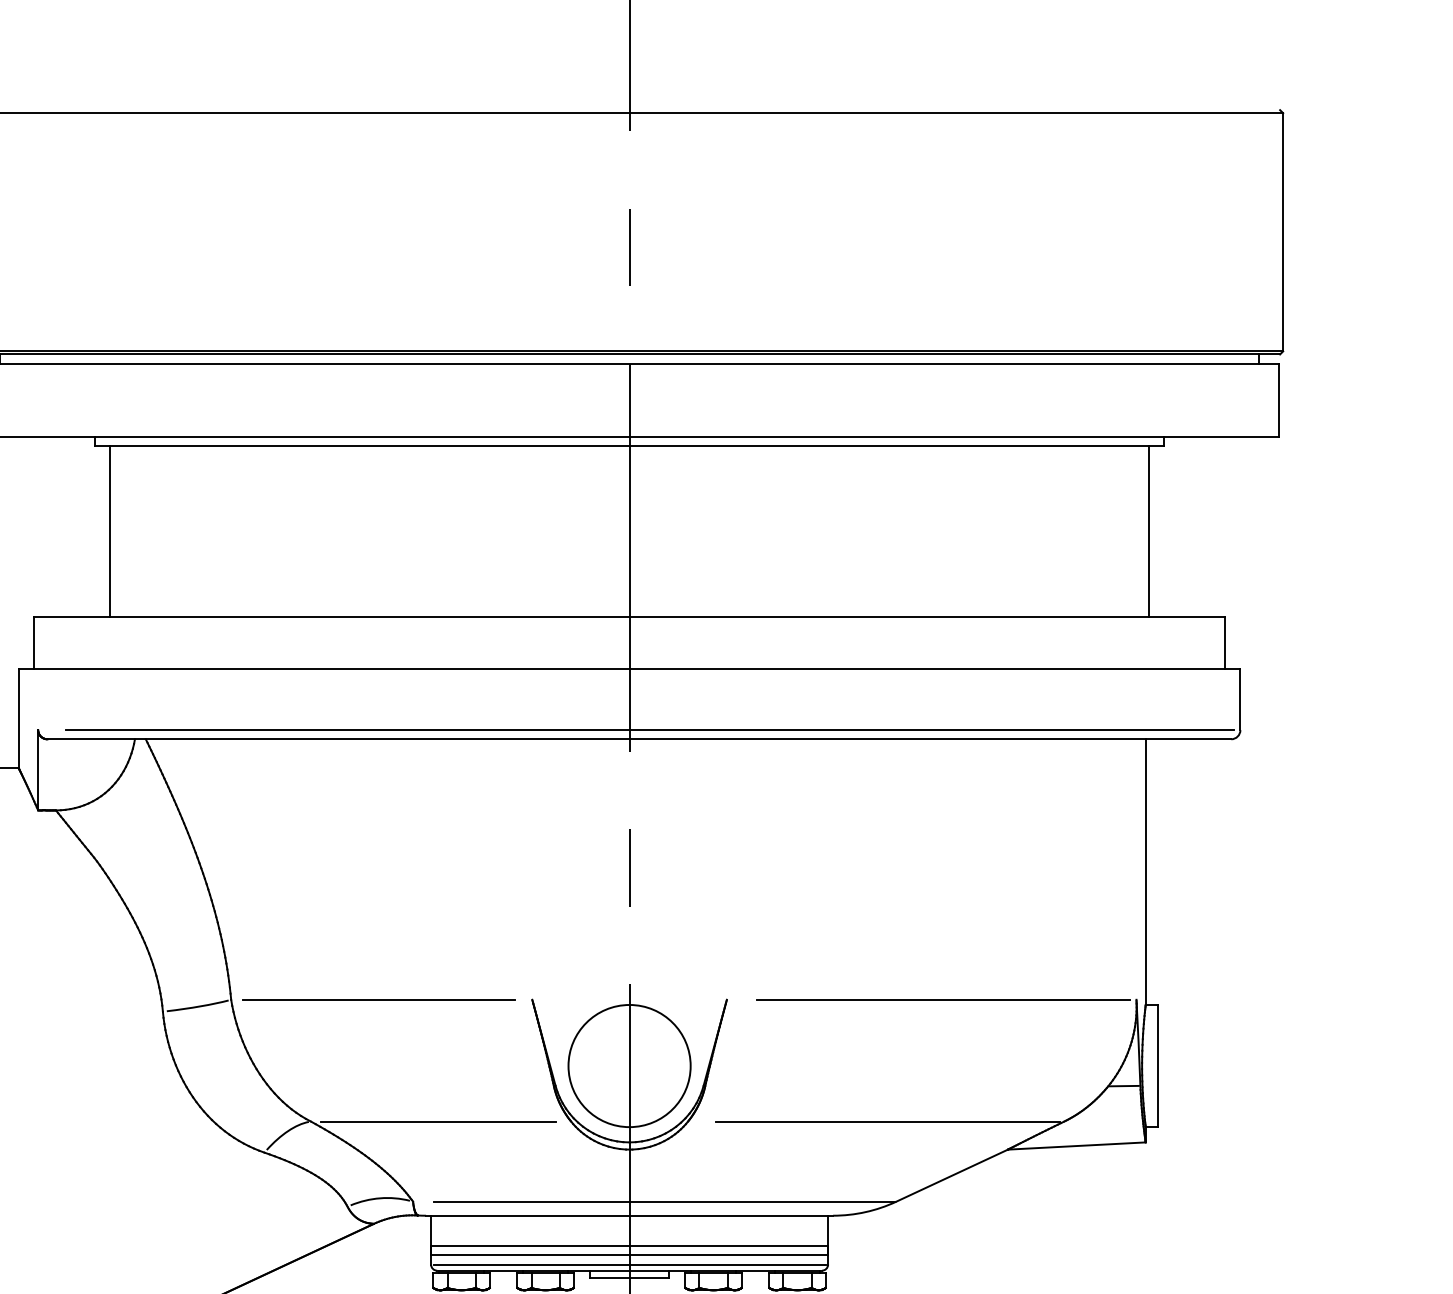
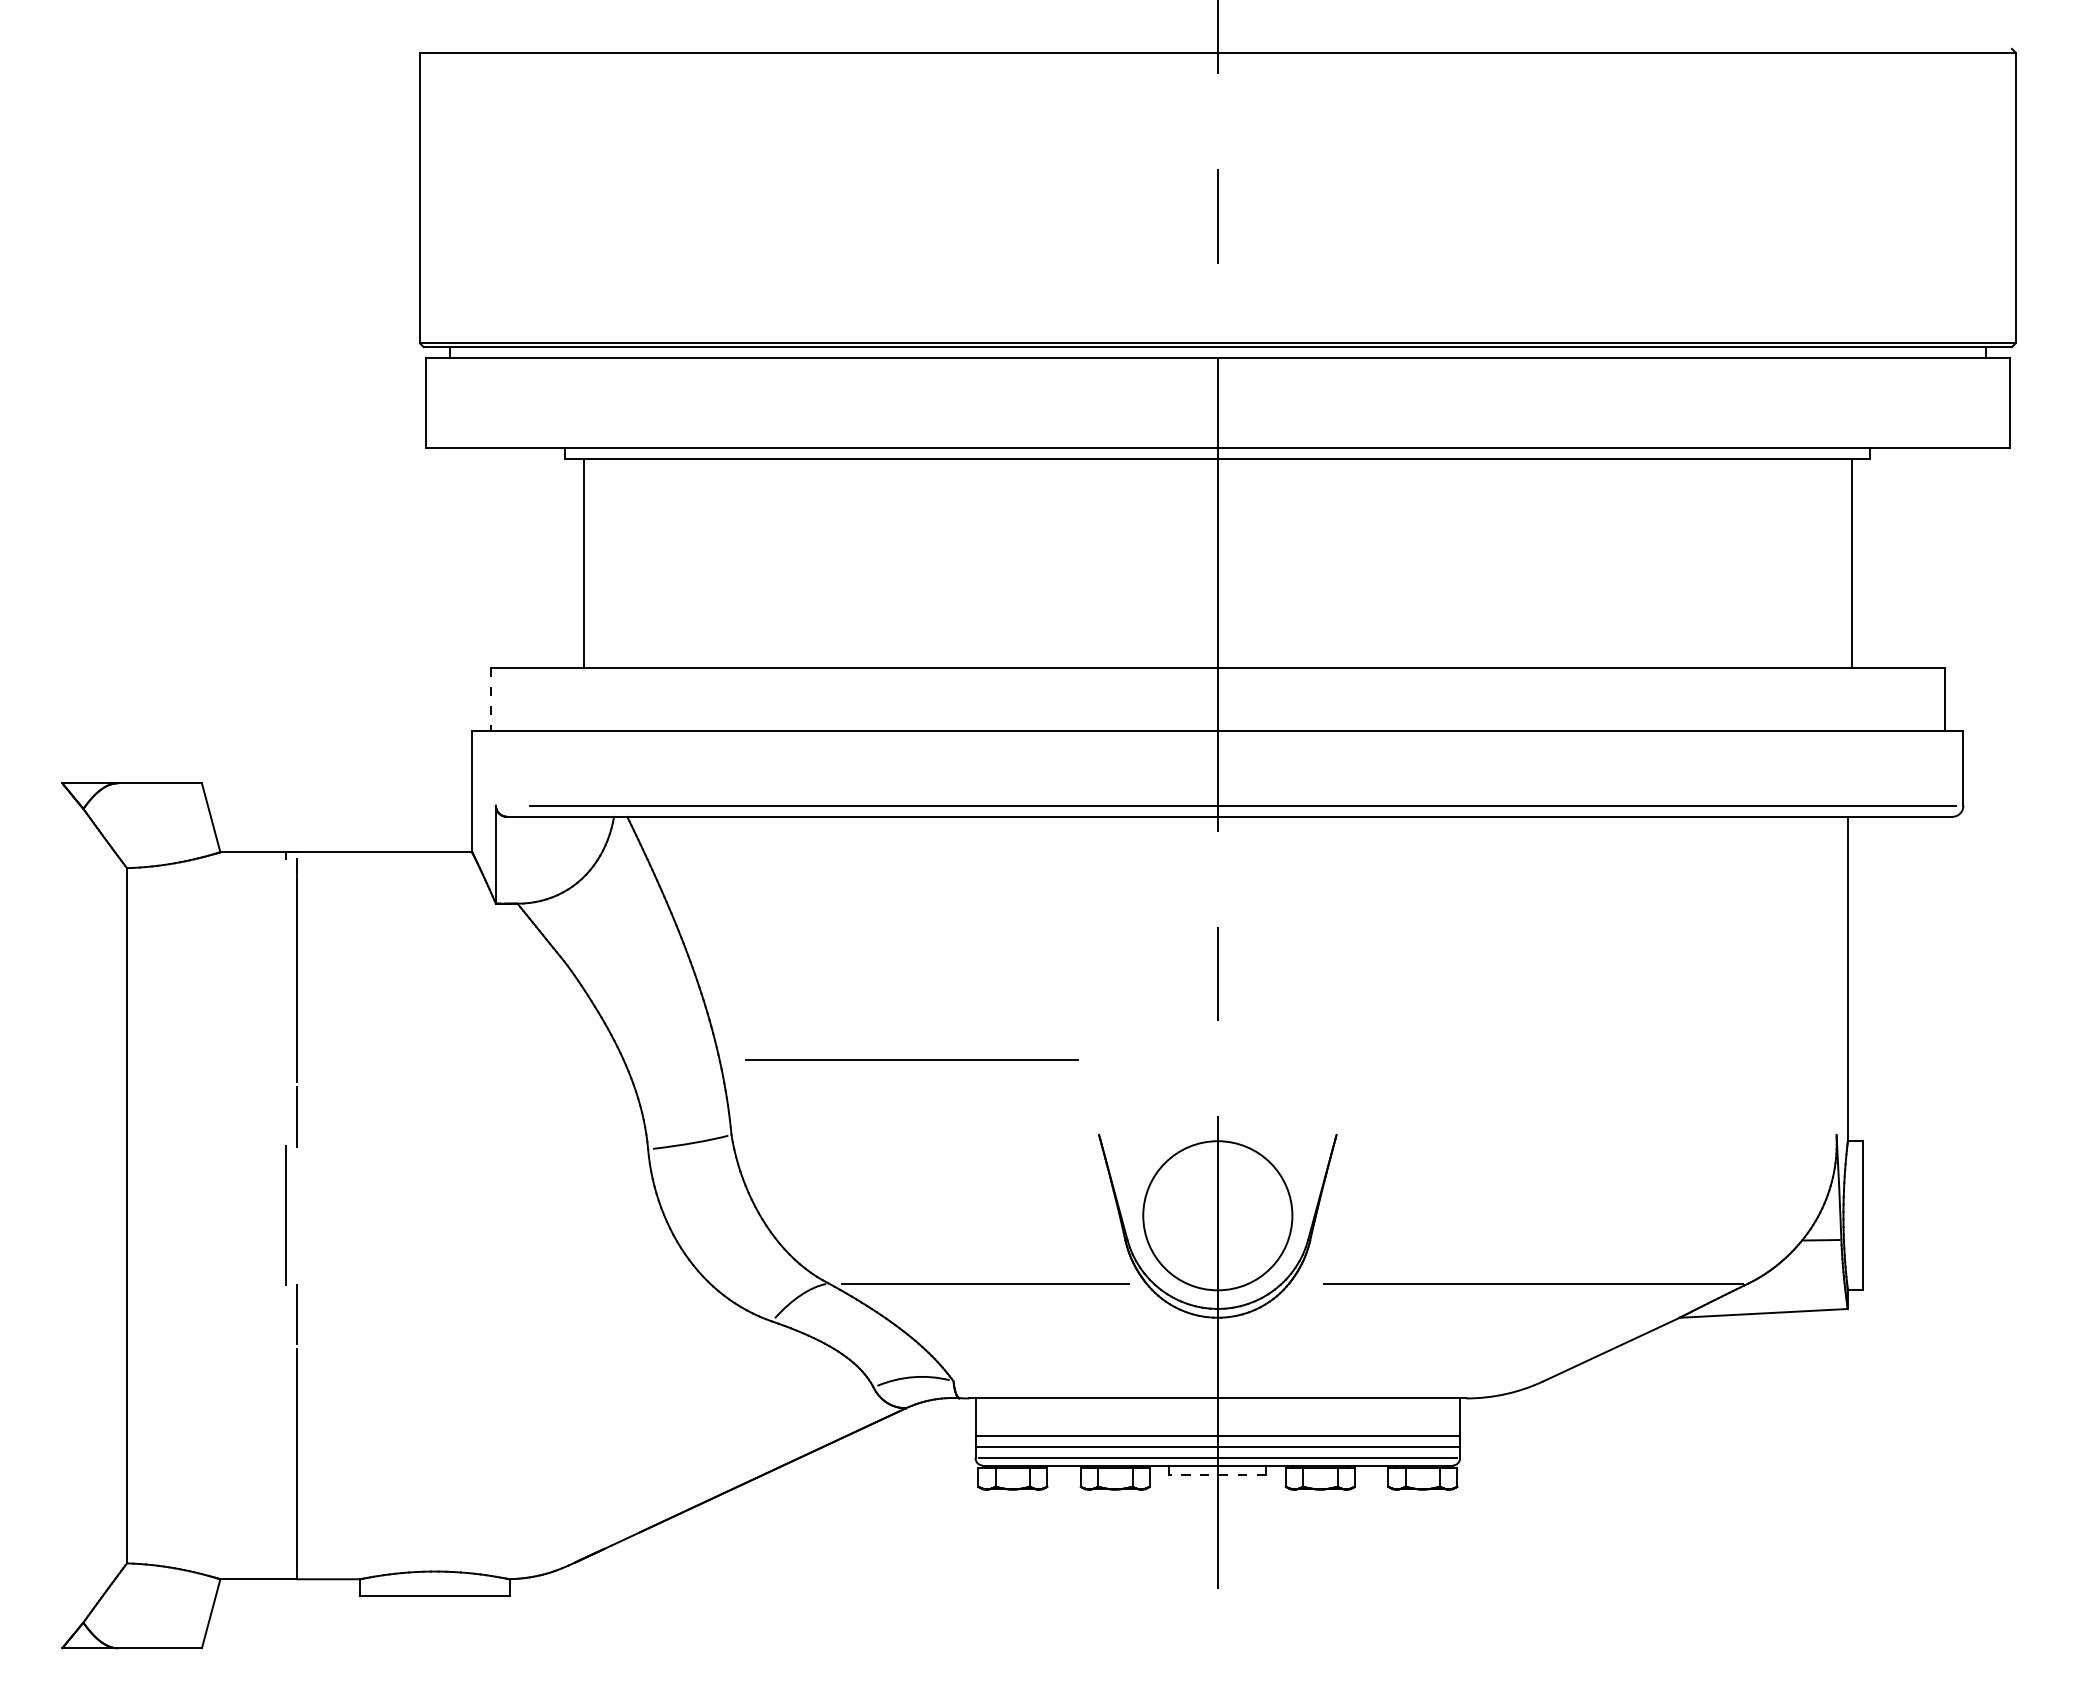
line: (33, 643) -> (490, 699), solid -> dashed
line: (378, 999) -> (911, 1059), moved
line: (943, 999) -> (1600, 1134), removed
line: (663, 1201) -> (1259, 1381), removed
line: (629, 1278) -> (1217, 1474), solid -> dashed

